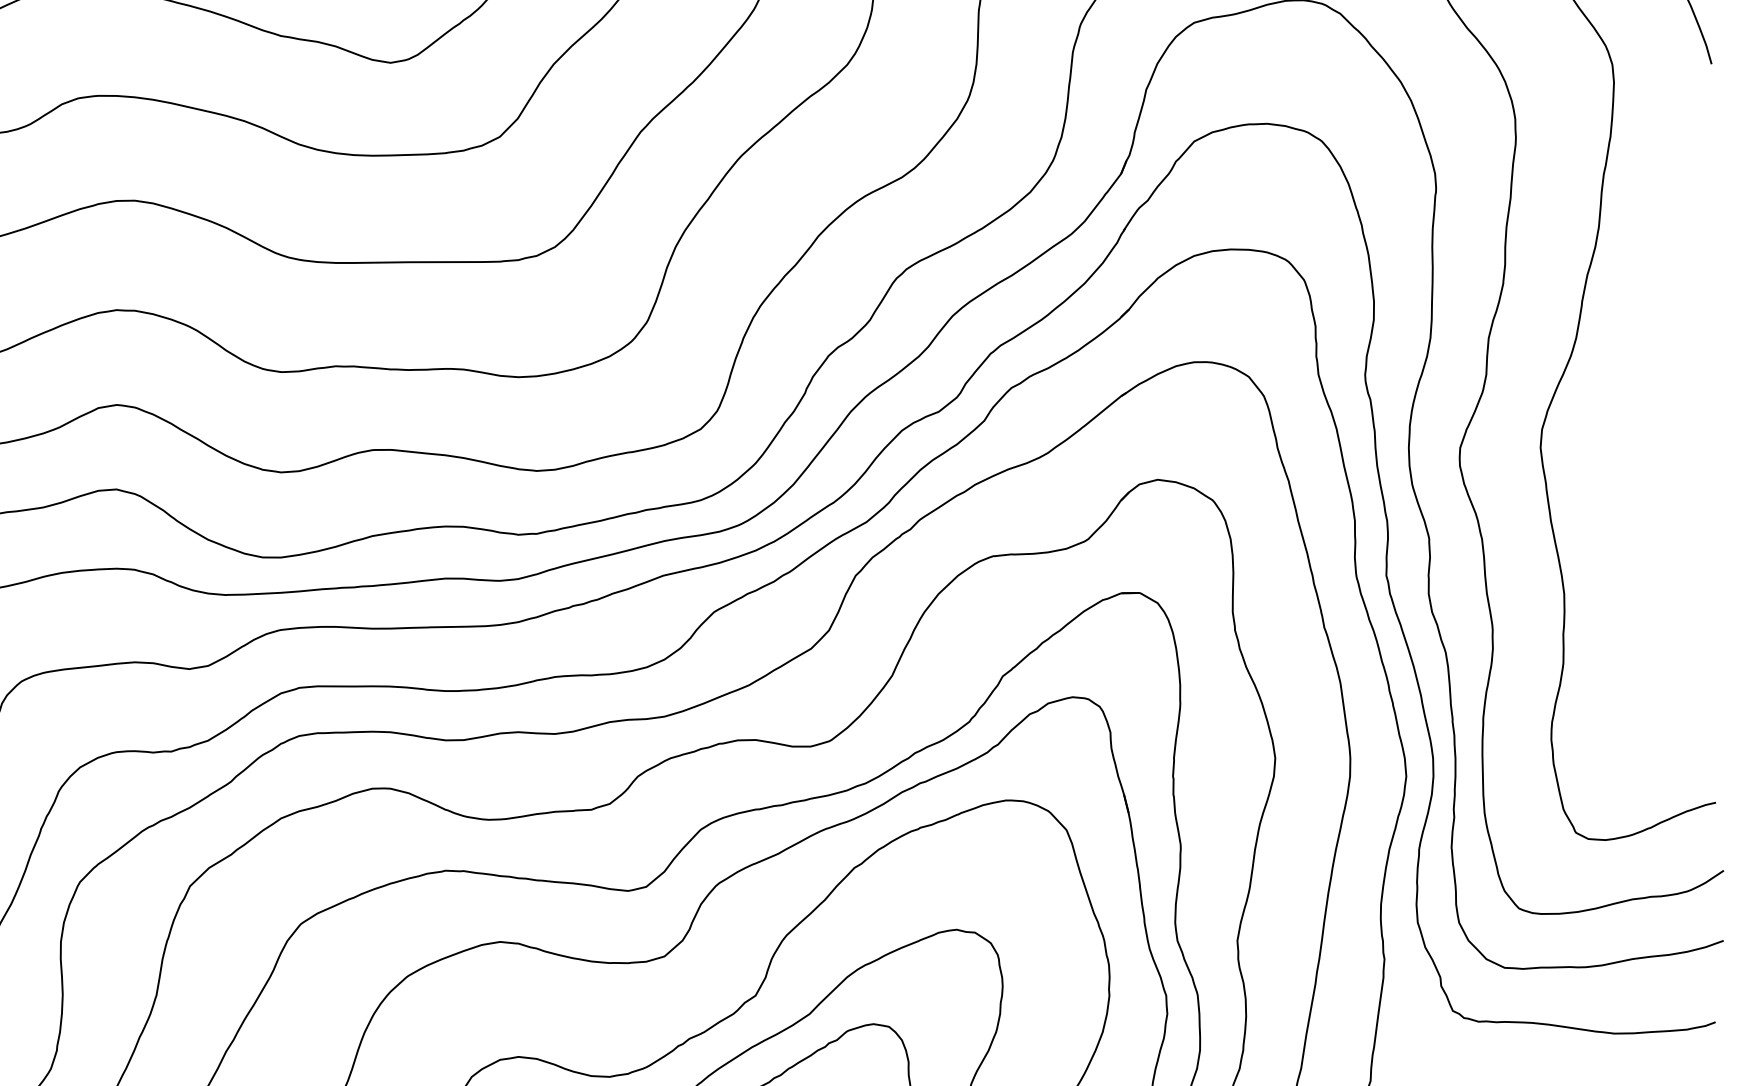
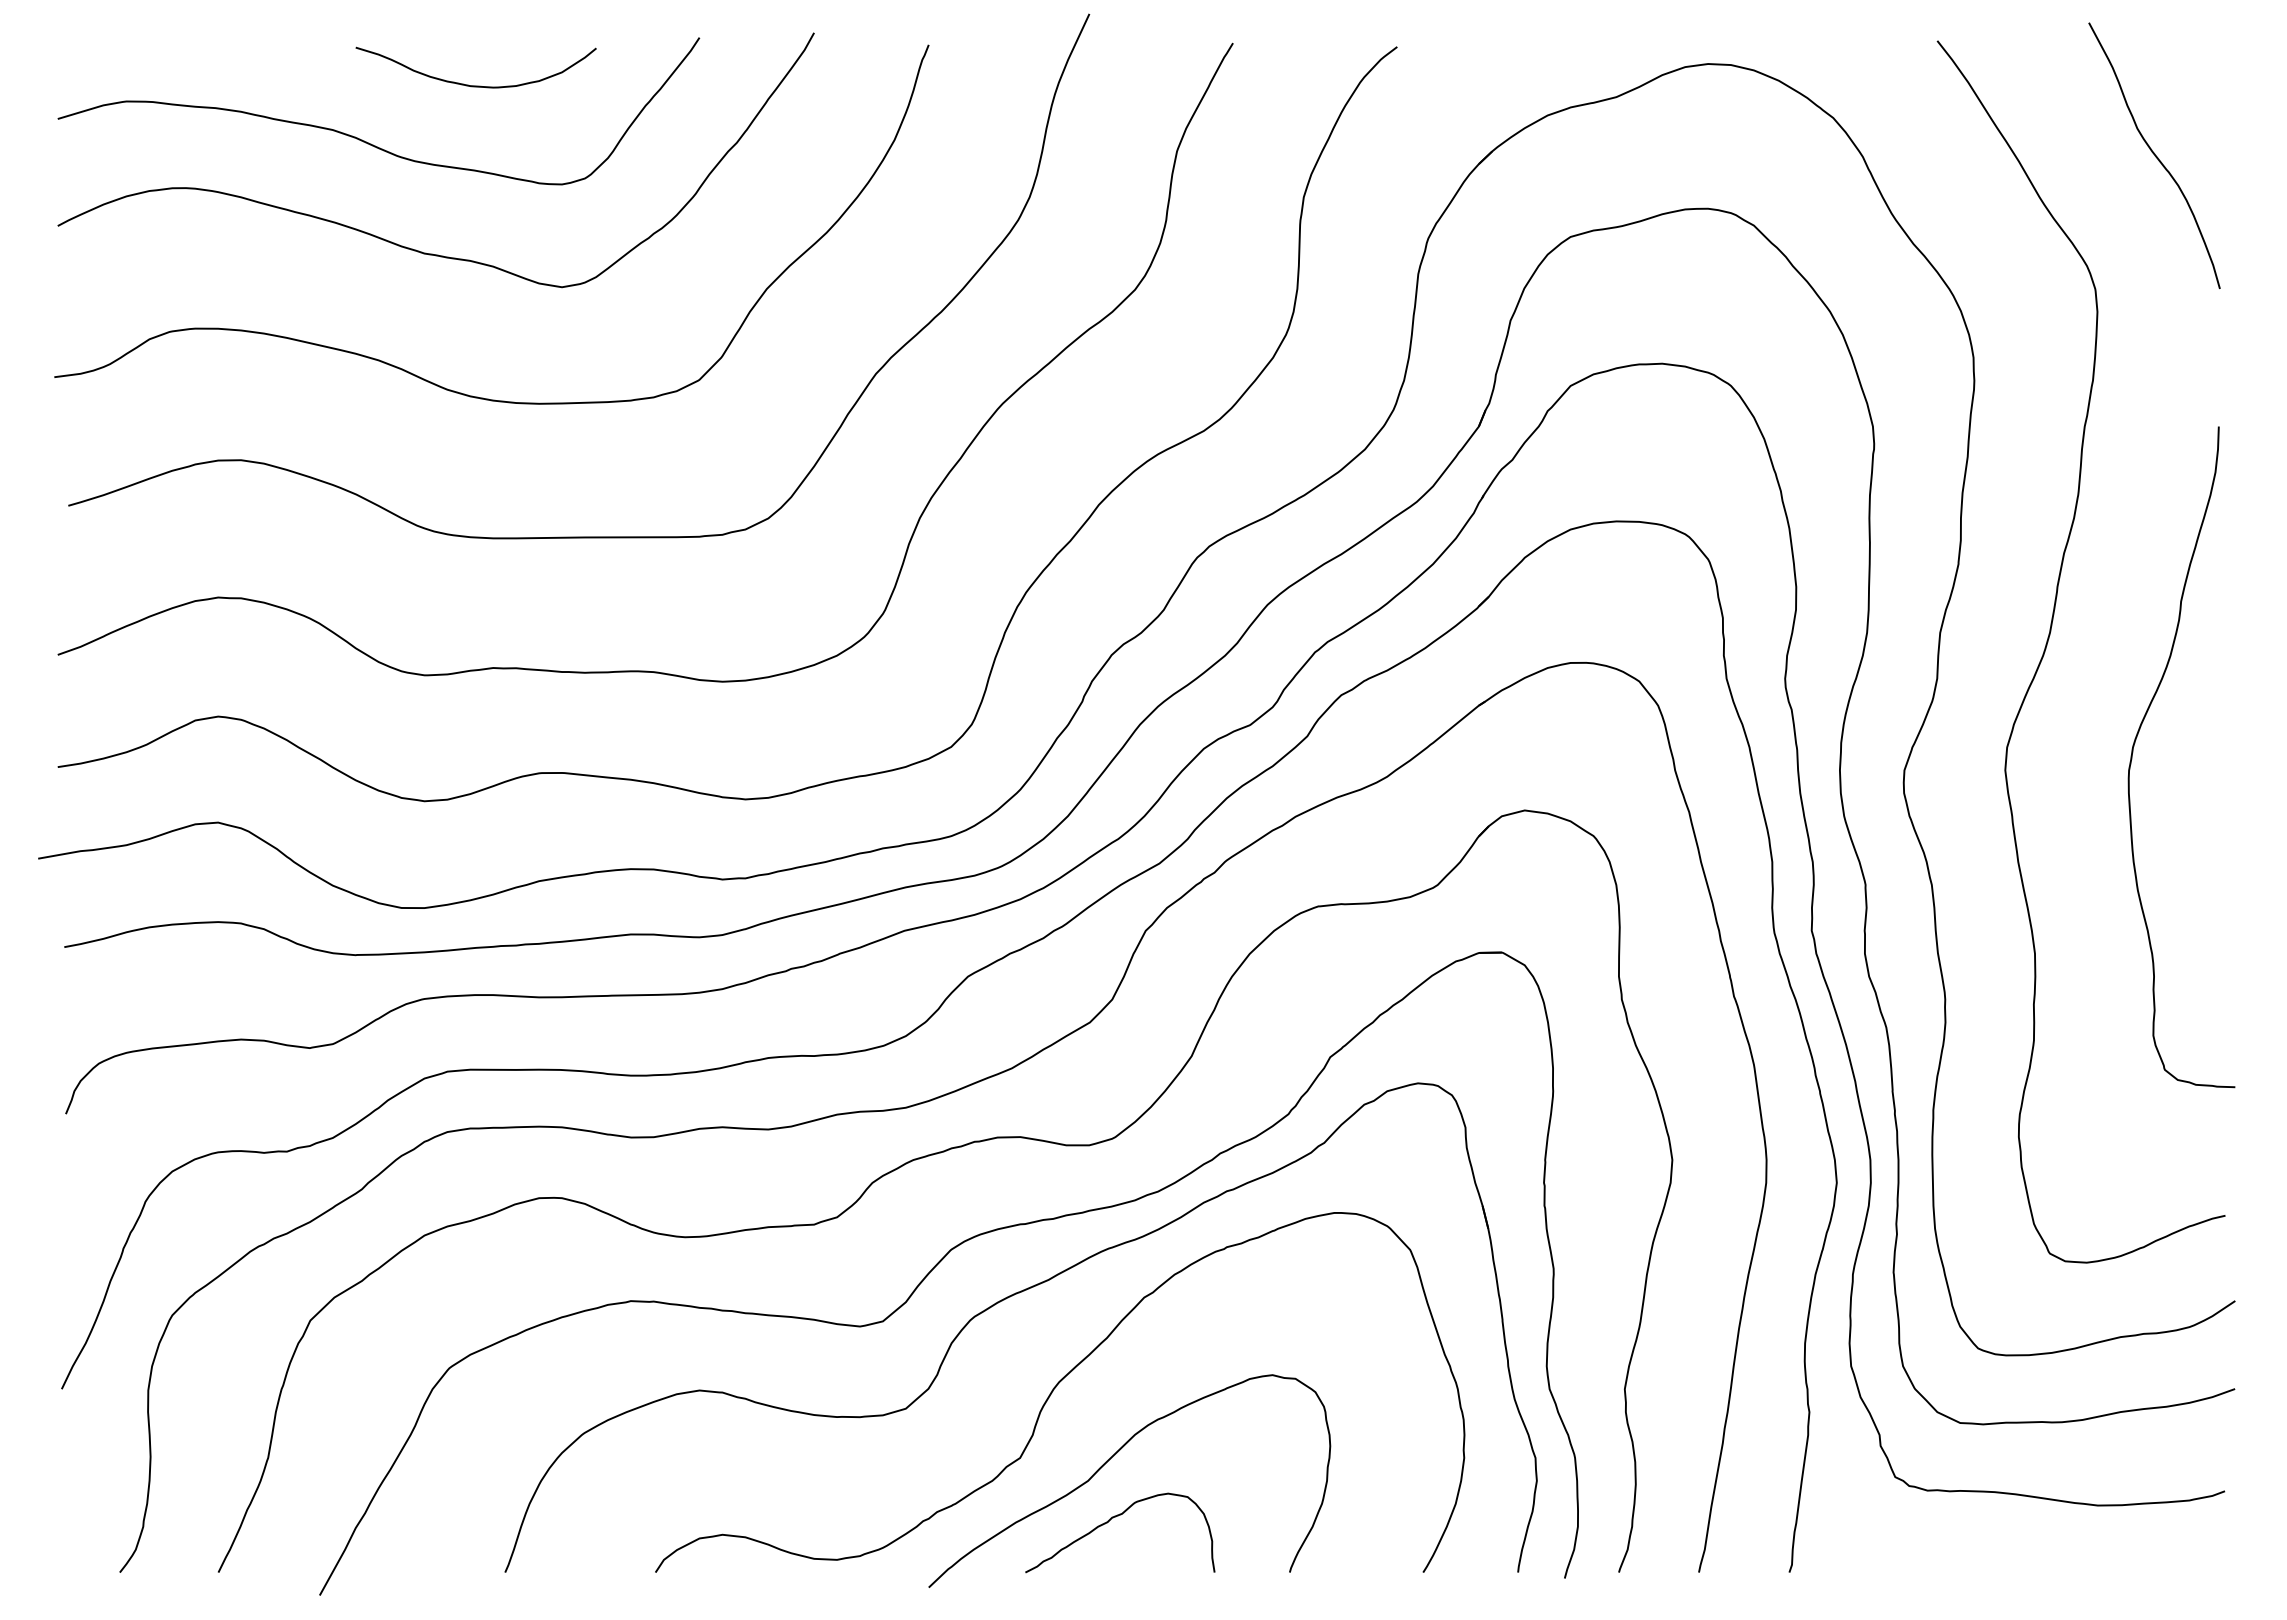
curve: (1644, 426) -> (2135, 743), added

